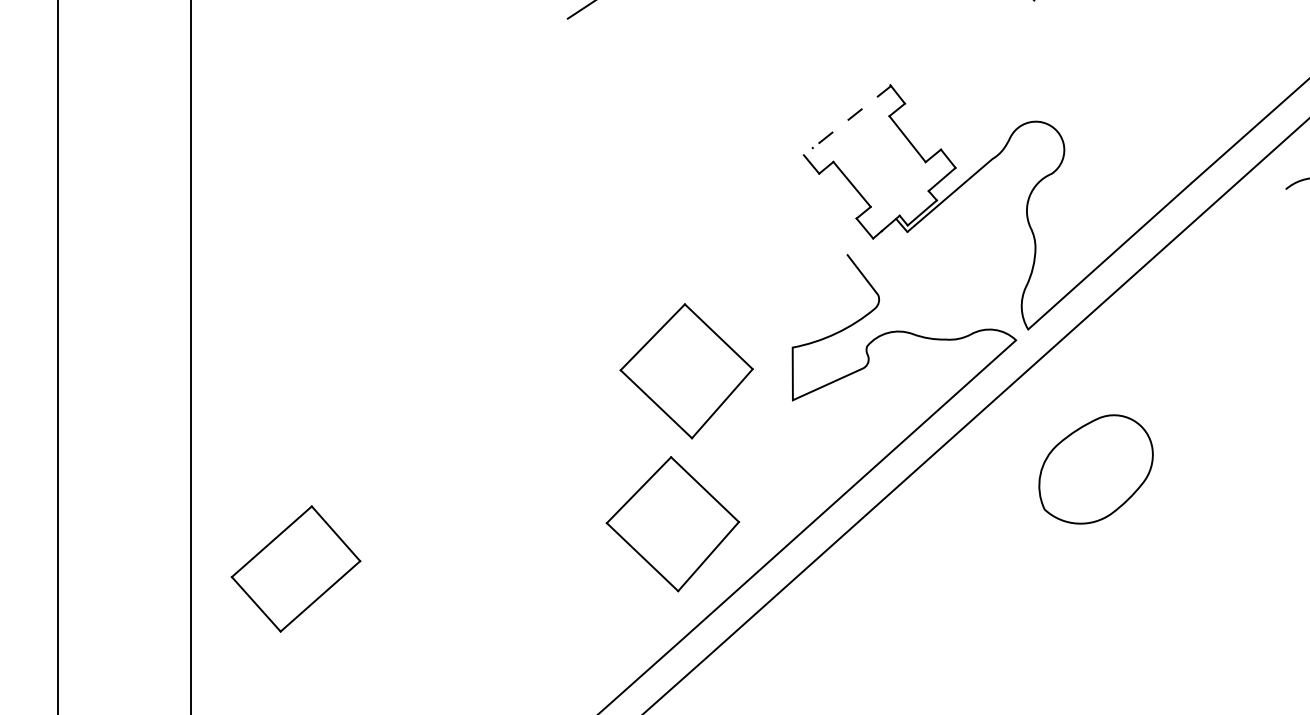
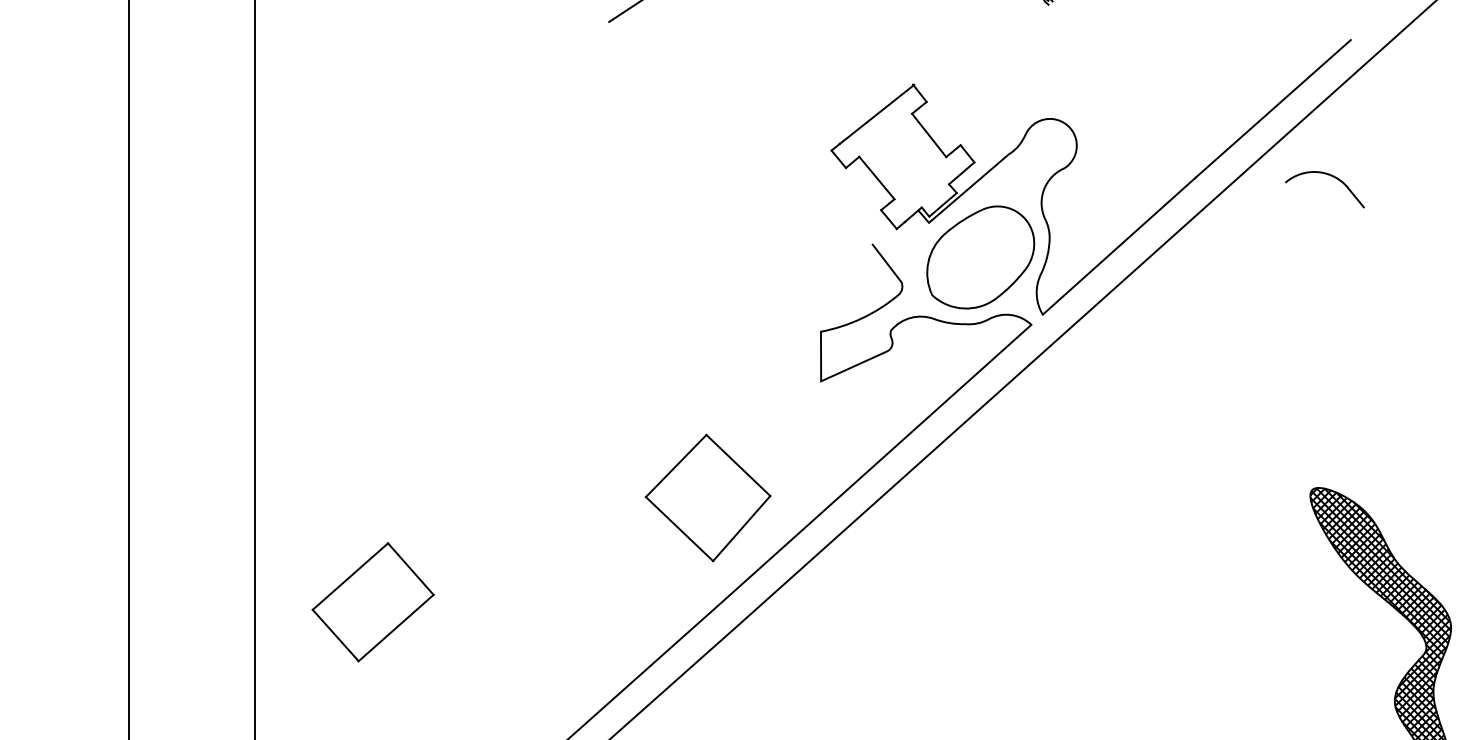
line: (847, 120) -> (872, 117), dashed -> solid
part: (686, 370) -> (720, 353), removed
part: (1095, 469) -> (980, 257), moved
part: (295, 569) -> (372, 602), moved

